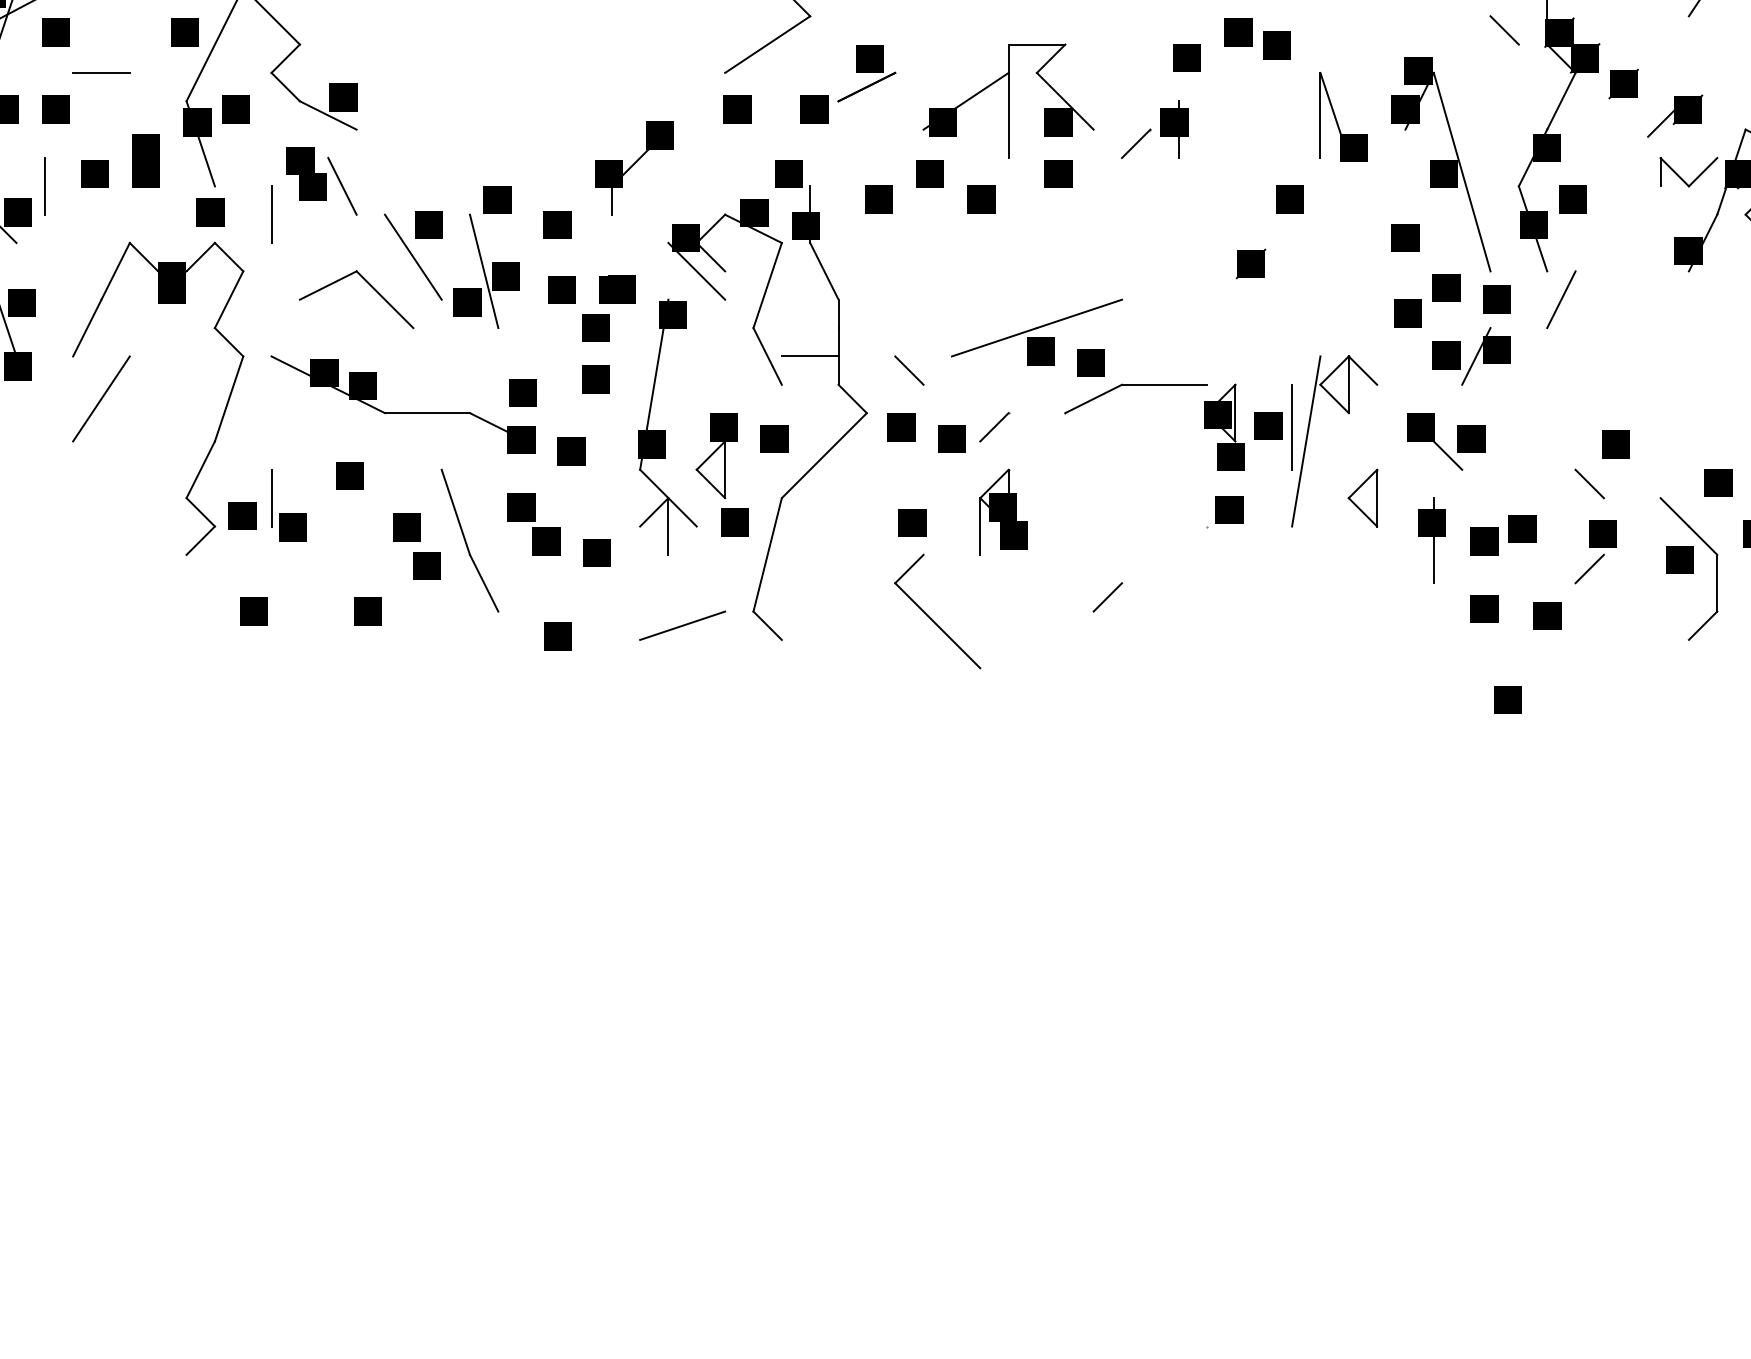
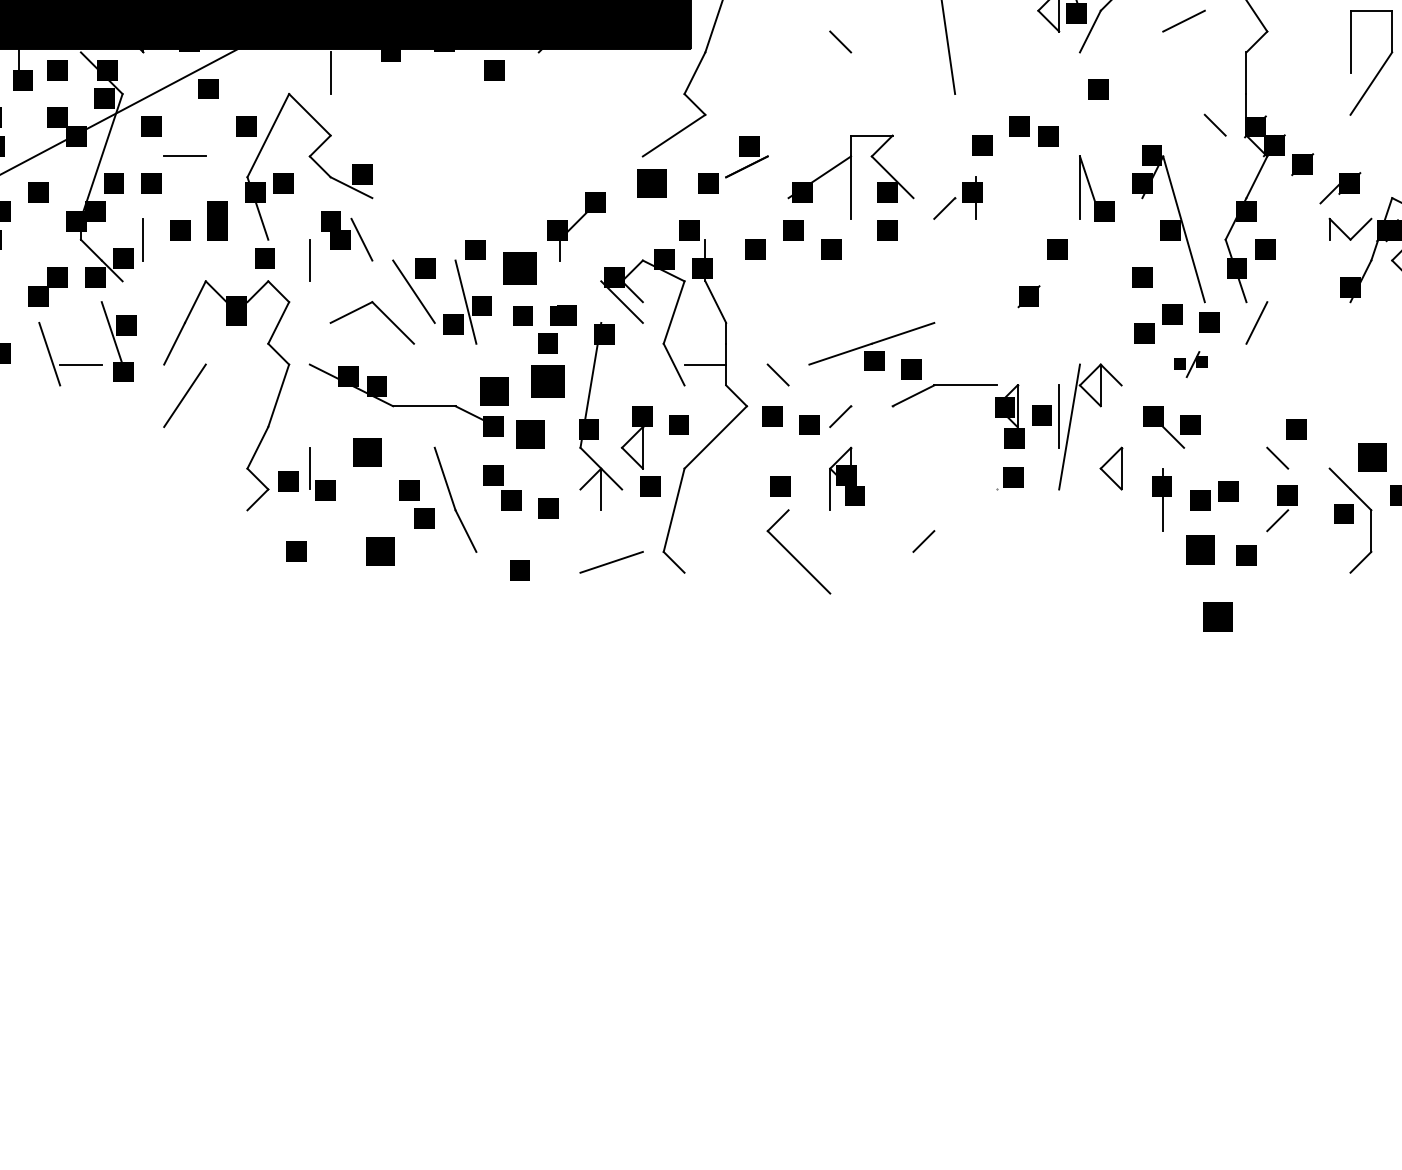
part: (736, 109) -> (651, 183), size x1.4
part: (557, 225) -> (519, 268), size x1.6
part: (1470, 356) -> (1190, 364), size x0.6
part: (595, 379) -> (547, 381), size x1.6
part: (523, 393) -> (494, 391), size x1.4
part: (572, 451) -> (530, 434), size x1.4
part: (350, 476) -> (367, 452), size x1.4
part: (1718, 482) -> (1372, 457), size x1.4
part: (1484, 608) -> (1200, 549), size x1.4
part: (367, 610) -> (380, 551), size x1.4
part: (1507, 699) -> (1217, 616), size x1.4

